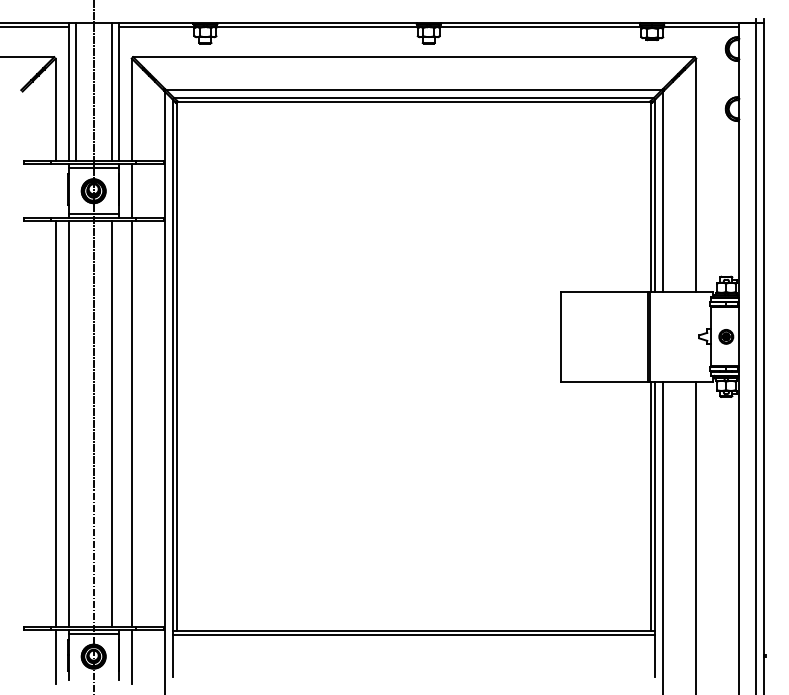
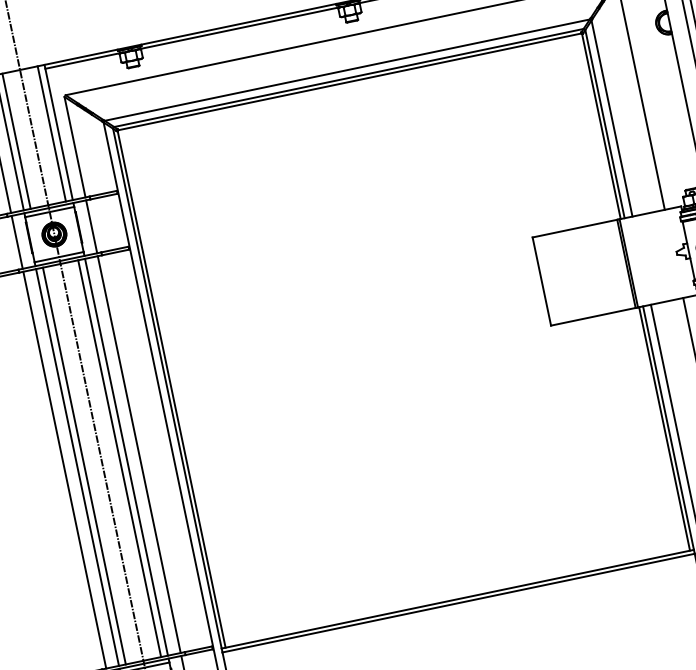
line: (55, 191) -> (17, 242), added
line: (75, 423) -> (84, 465), added
line: (118, 423) -> (126, 456), added

